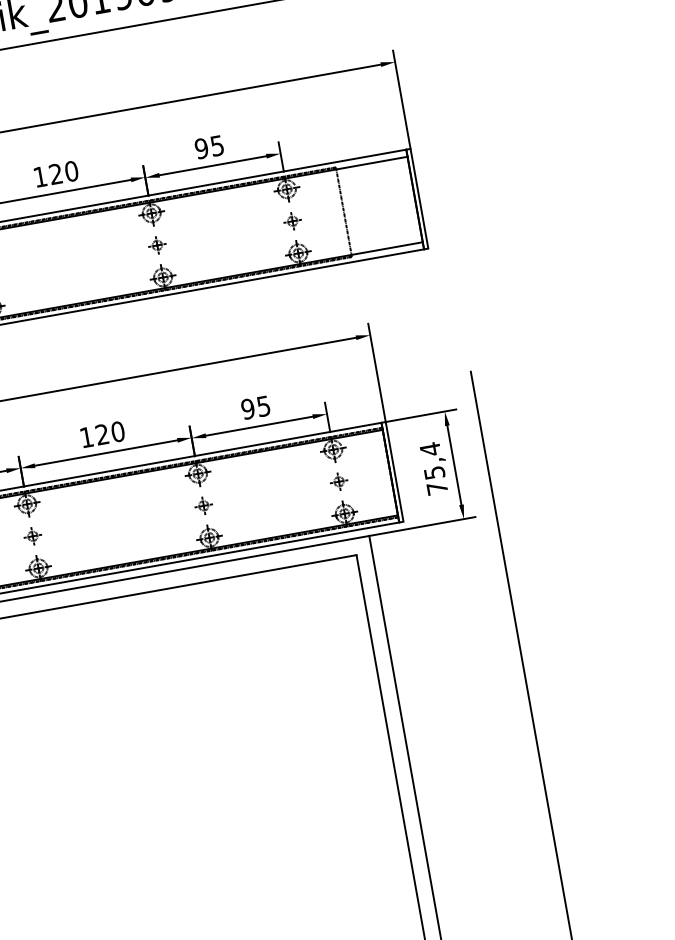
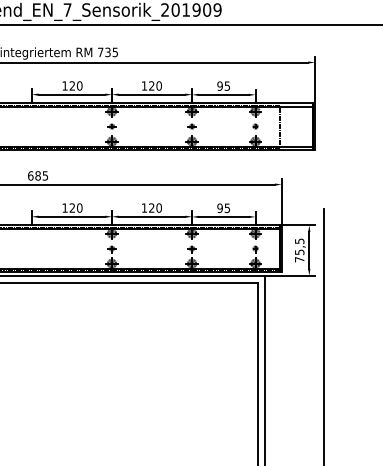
text: (430, 449) -> (299, 241), 75,4 -> 75,5

